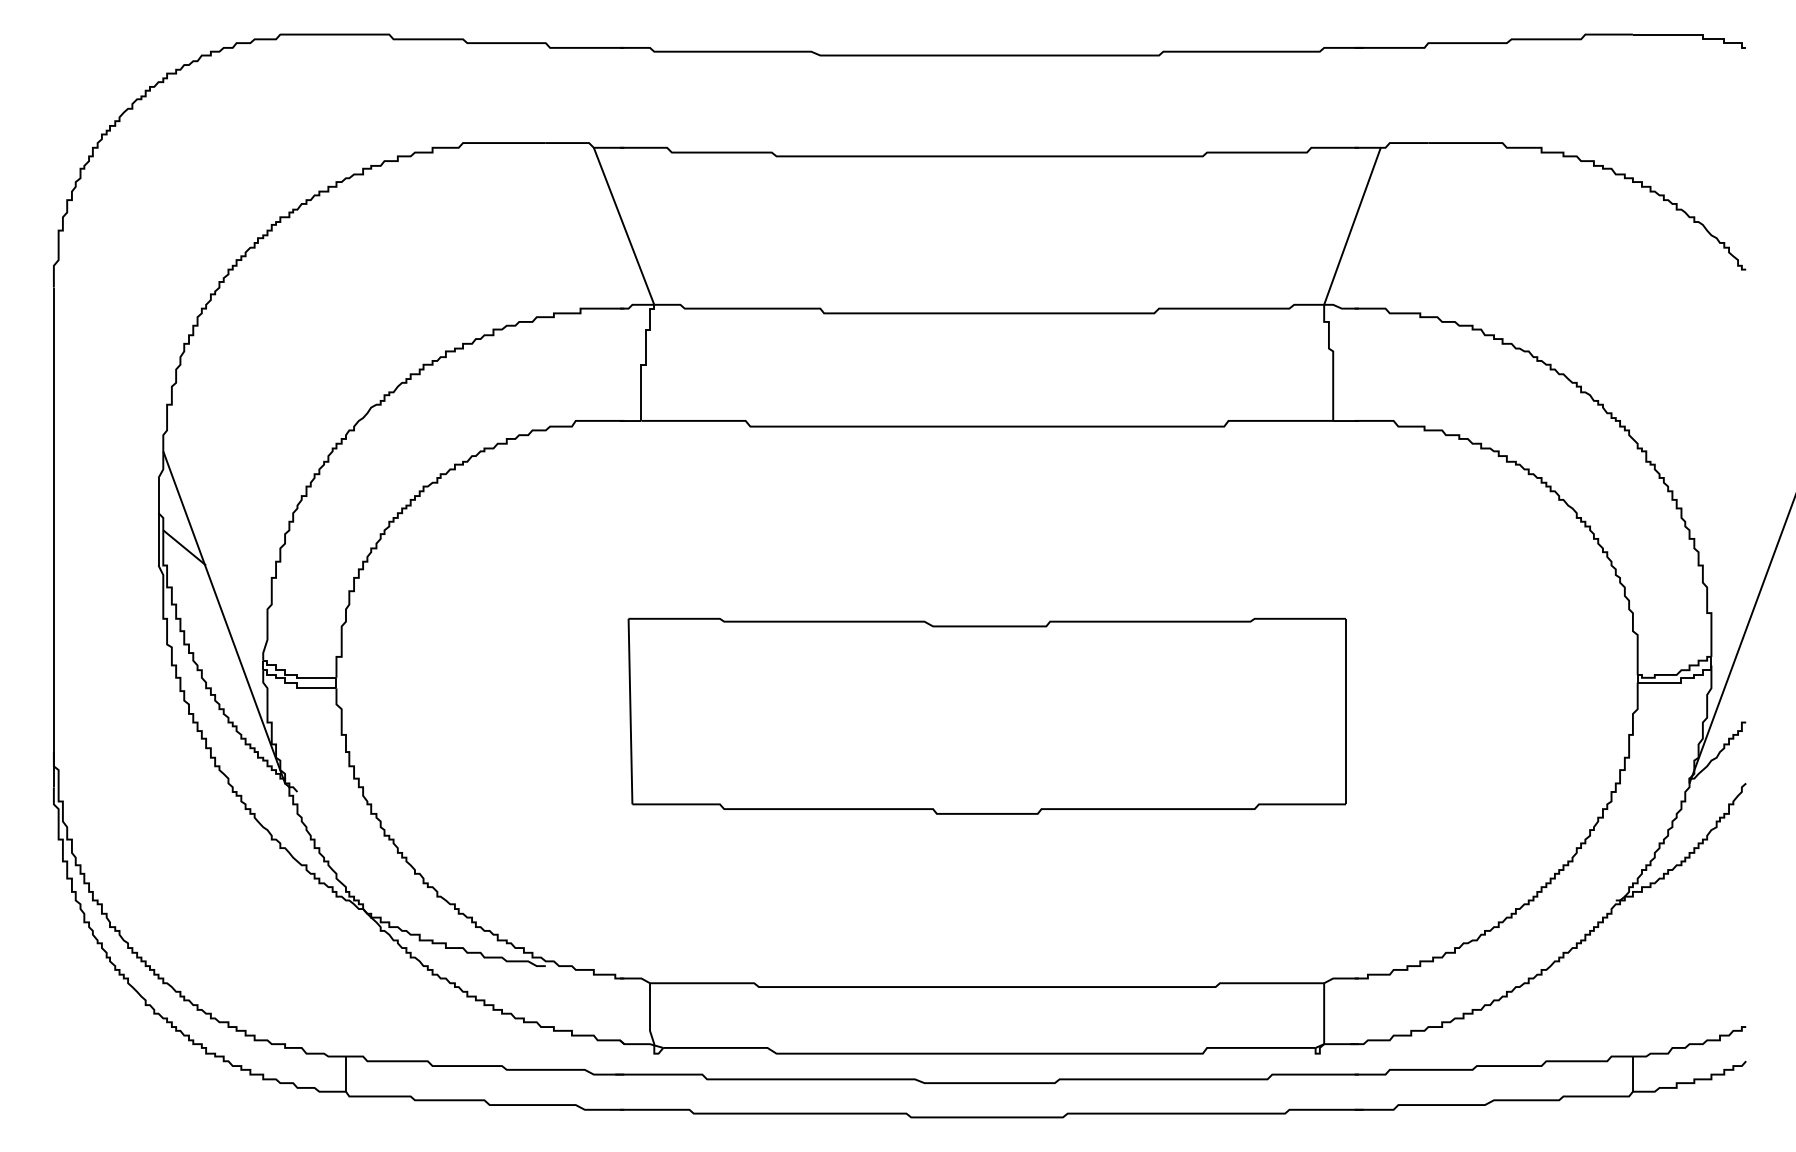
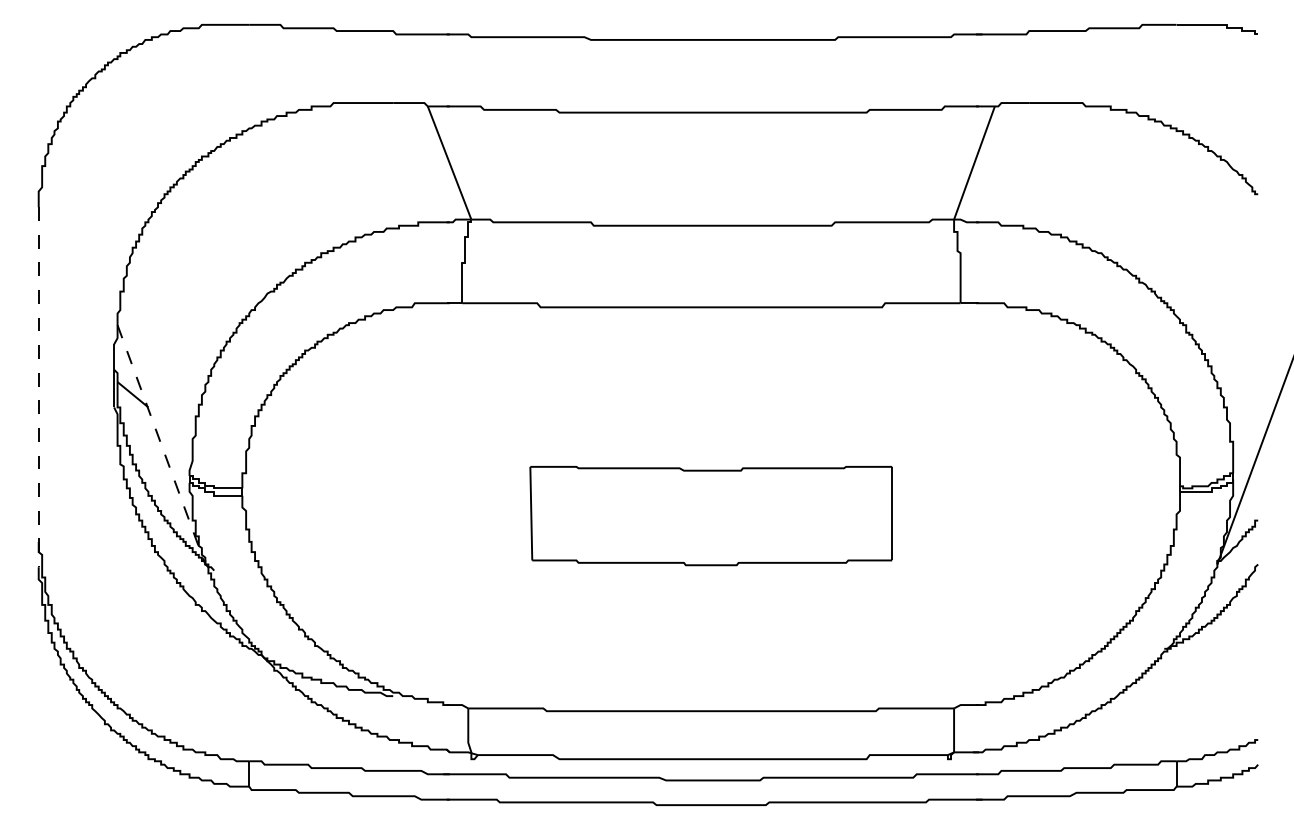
line: (53, 537) -> (38, 387), solid -> dashed
line: (224, 617) -> (161, 444), solid -> dashed
part: (986, 715) -> (710, 515), size x0.7

